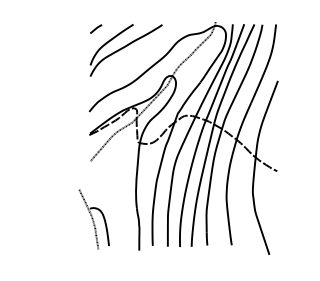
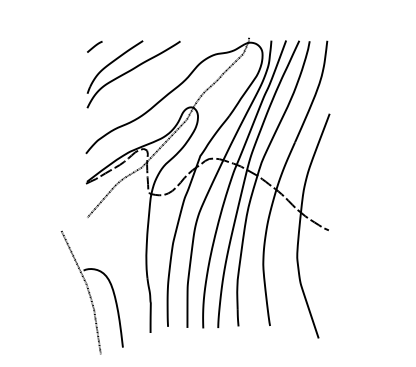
part: (94, 219) -> (92, 292), size x1.6

